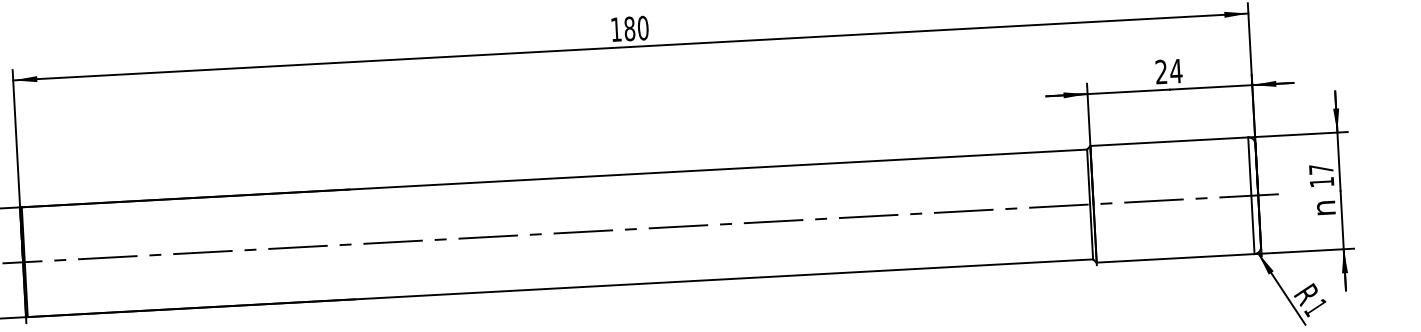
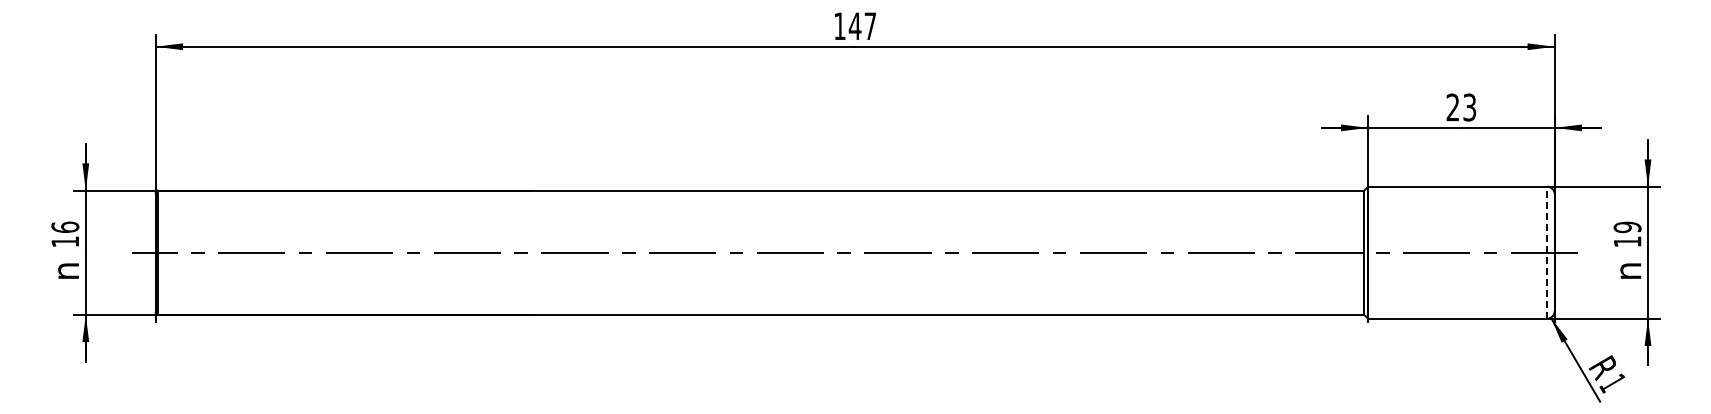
text: (636, 28) -> (862, 26), 180 -> 147
text: (1176, 71) -> (1469, 107), 24 -> 23
text: (1321, 169) -> (1627, 227), 17 -> 19
line: (1250, 195) -> (1546, 252), solid -> dashed

